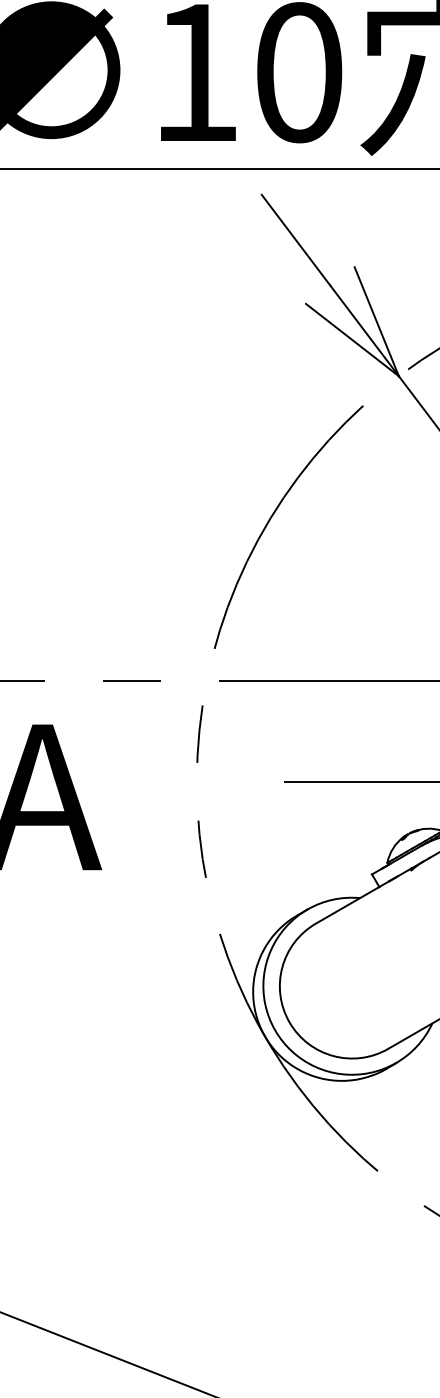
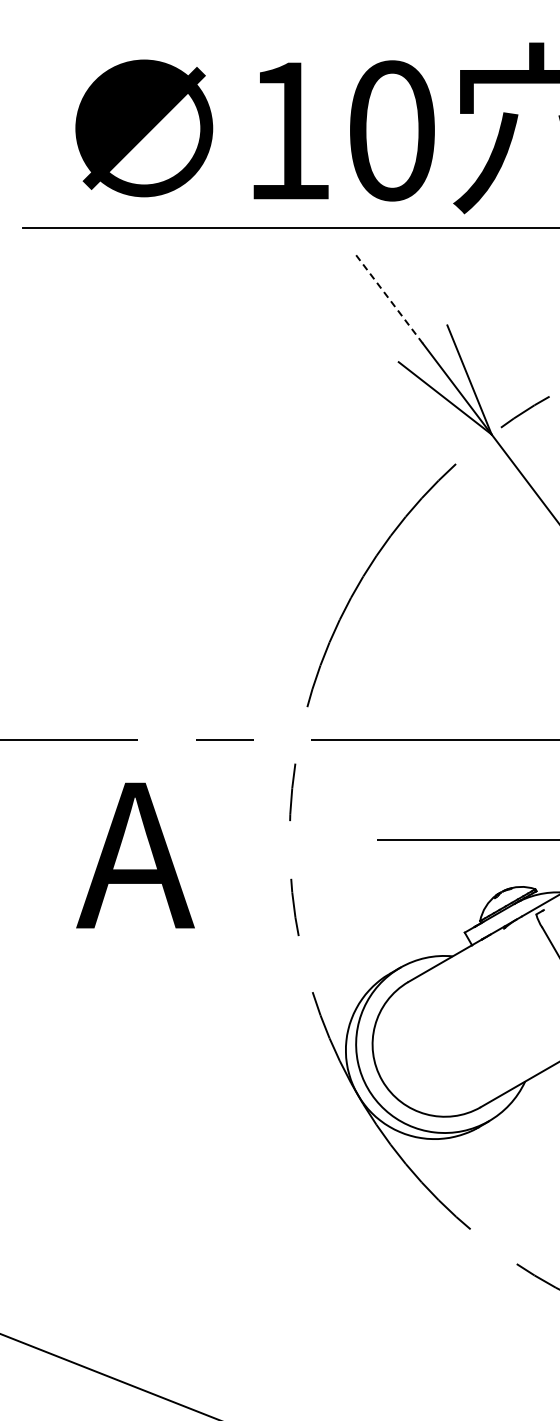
line: (295, 240) -> (388, 298), solid -> dashed

